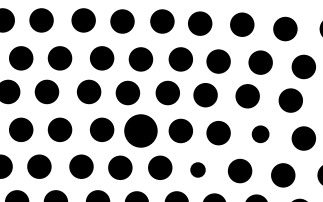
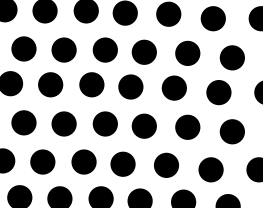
part: (140, 130) -> (63, 123), size x0.71
part: (260, 134) -> (187, 127), size x1.43
part: (197, 169) -> (122, 163), size x1.67

